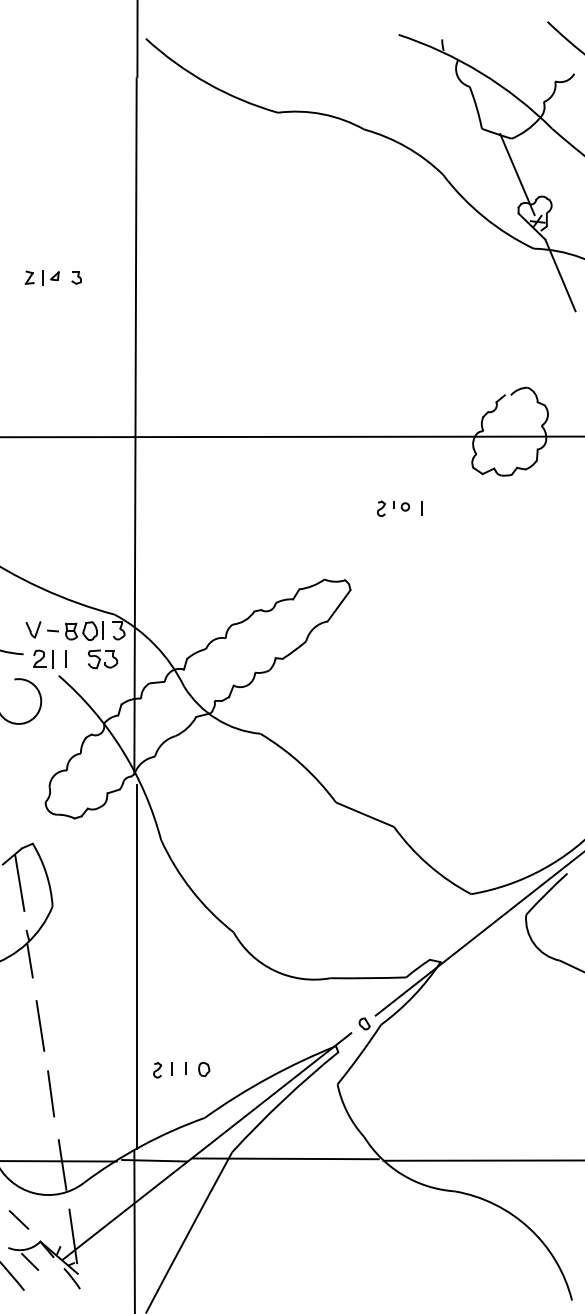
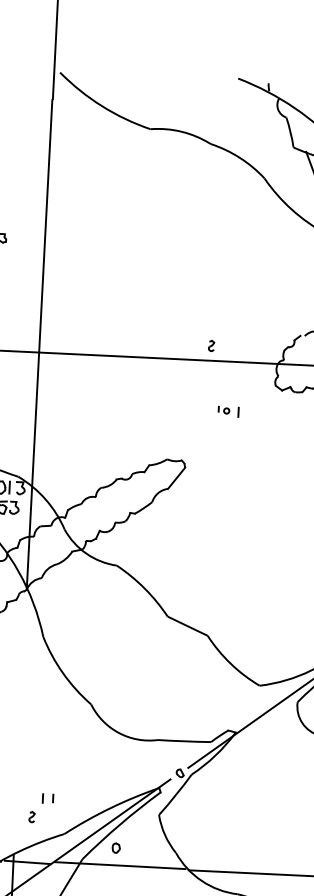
part: (381, 508) -> (211, 345), moved
line: (136, 966) -> (21, 725), removed
part: (204, 1068) -> (116, 847), moved
part: (157, 1070) -> (31, 817), moved

